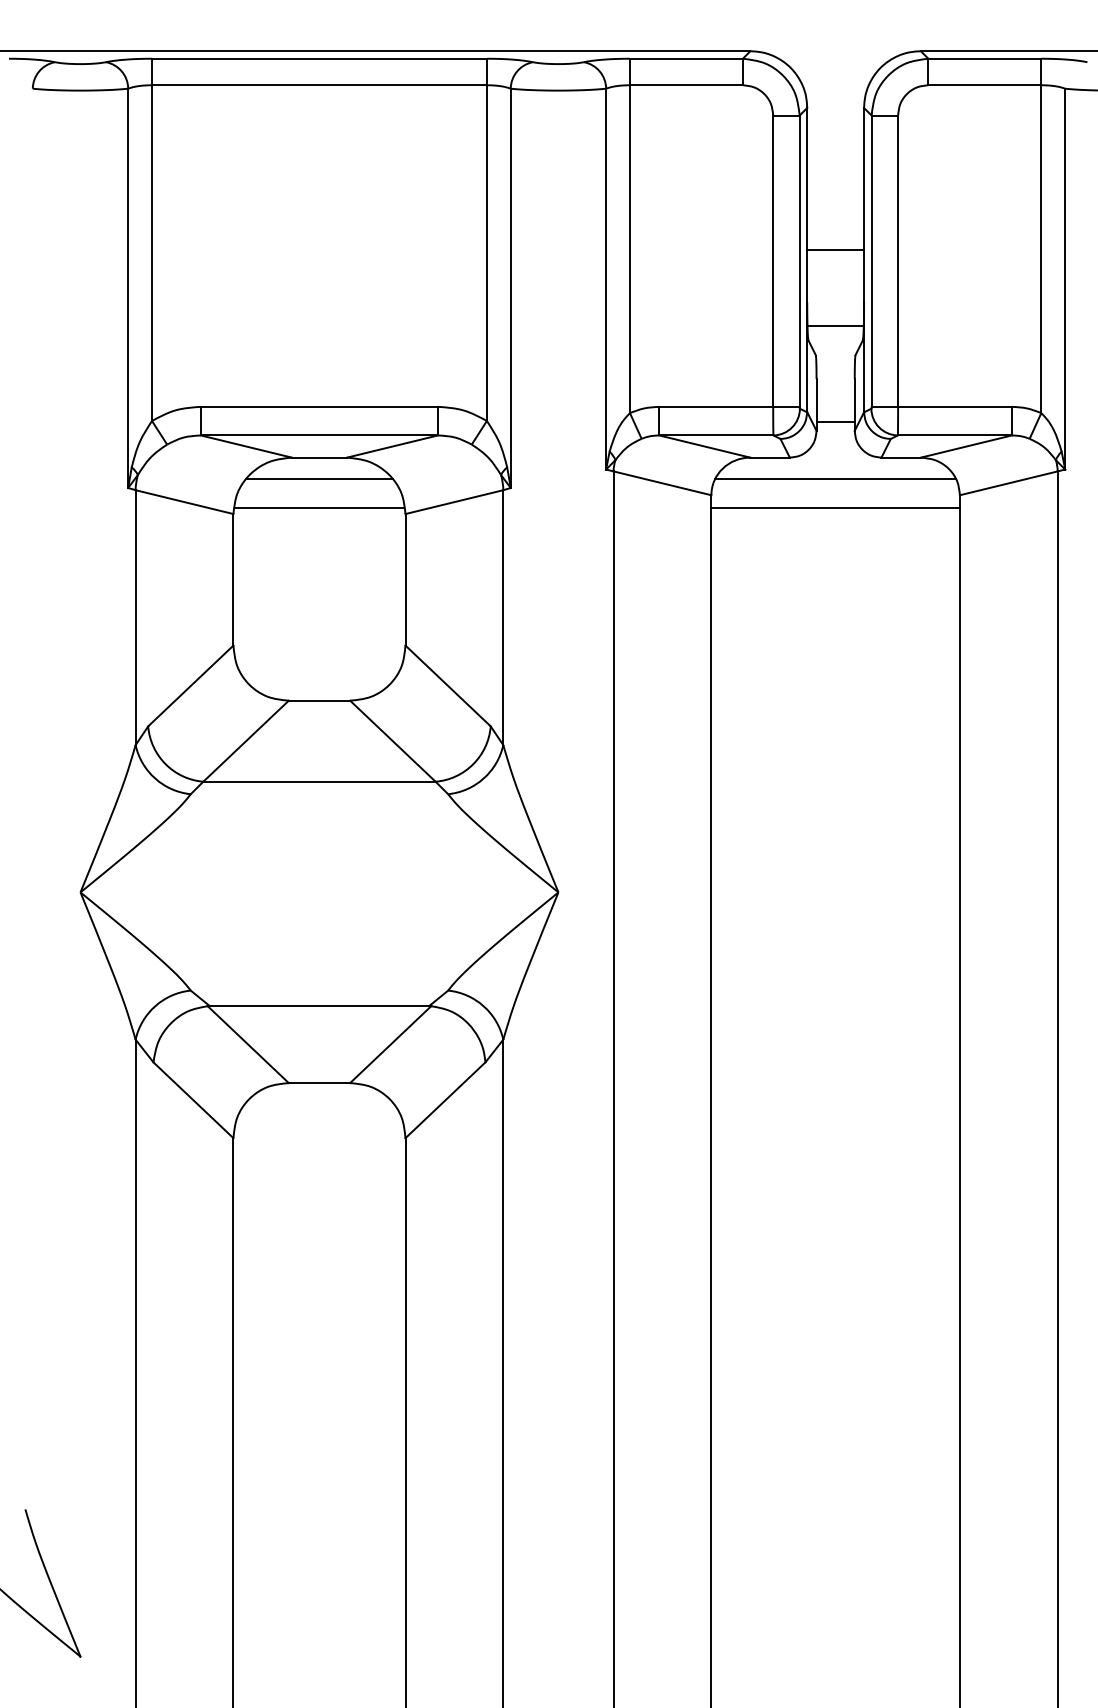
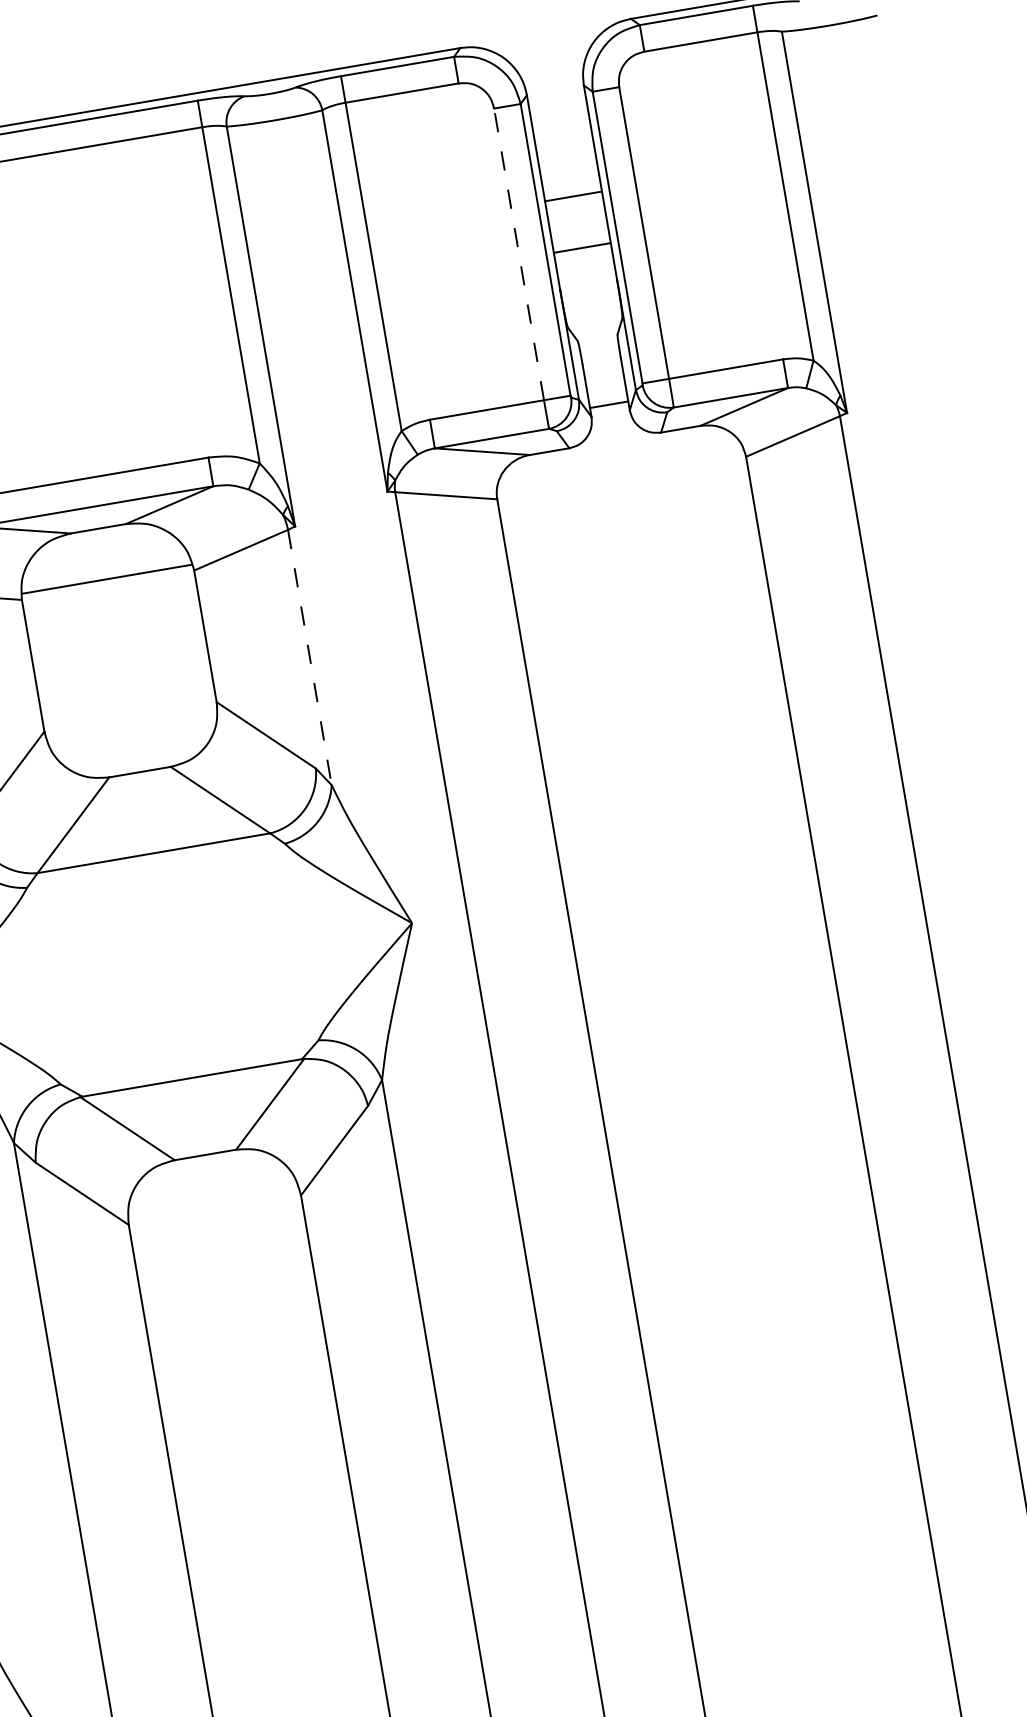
line: (835, 249) -> (573, 195), moved
line: (773, 261) -> (519, 254), solid -> dashed
line: (835, 326) -> (582, 248), moved
line: (319, 479) -> (102, 550), removed
line: (835, 479) -> (618, 462), removed
line: (835, 508) -> (623, 491), removed
line: (503, 618) -> (310, 658), solid -> dashed

